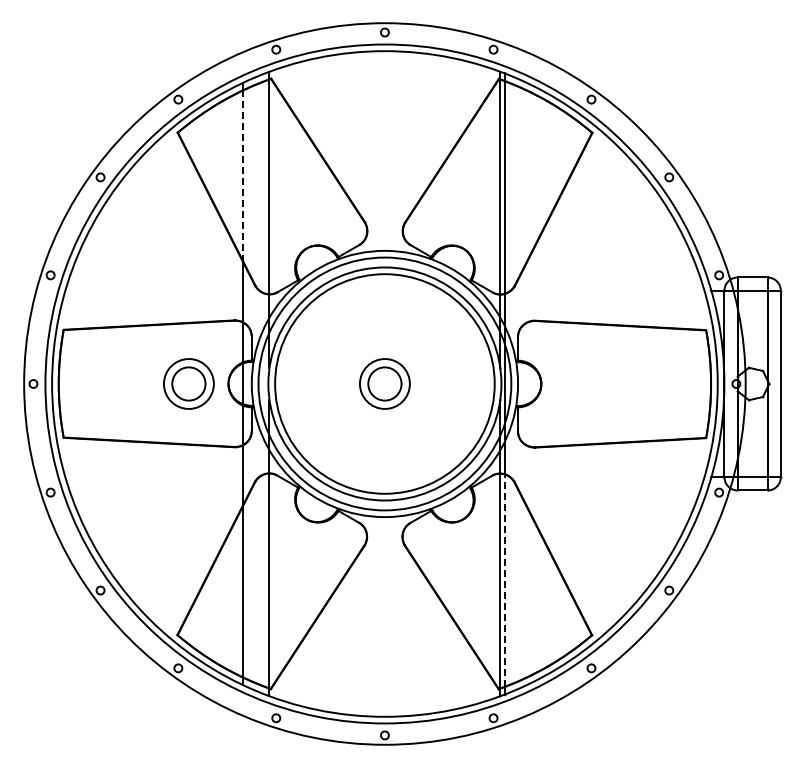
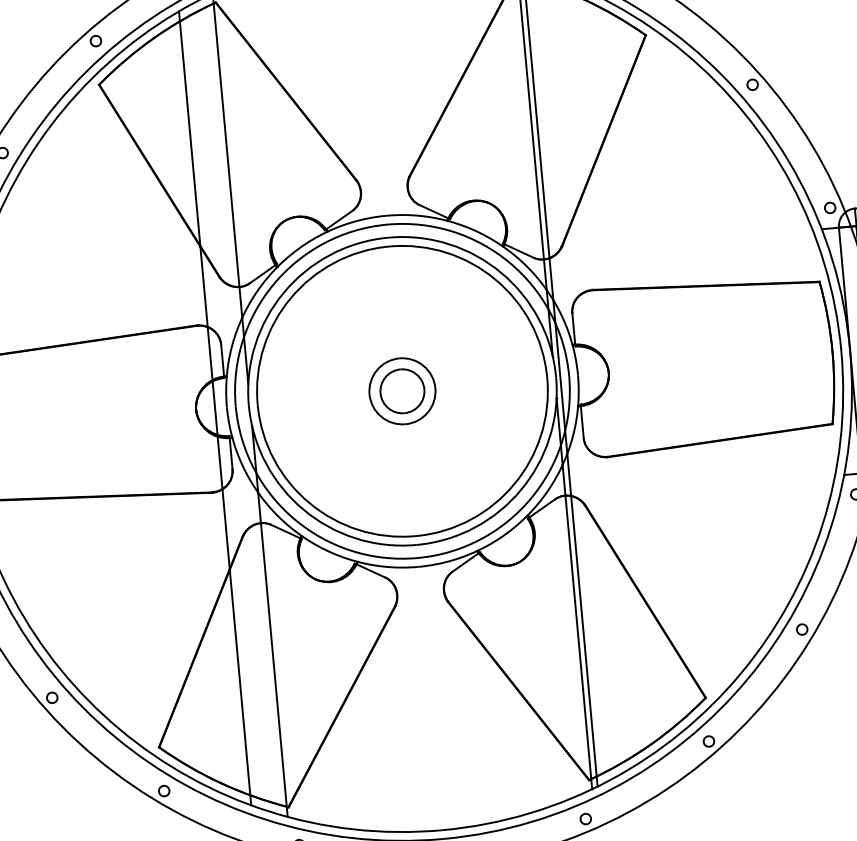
line: (242, 176) -> (189, 134), dashed -> solid
part: (188, 383) -> (143, 414), removed
line: (504, 580) -> (583, 636), dashed -> solid

